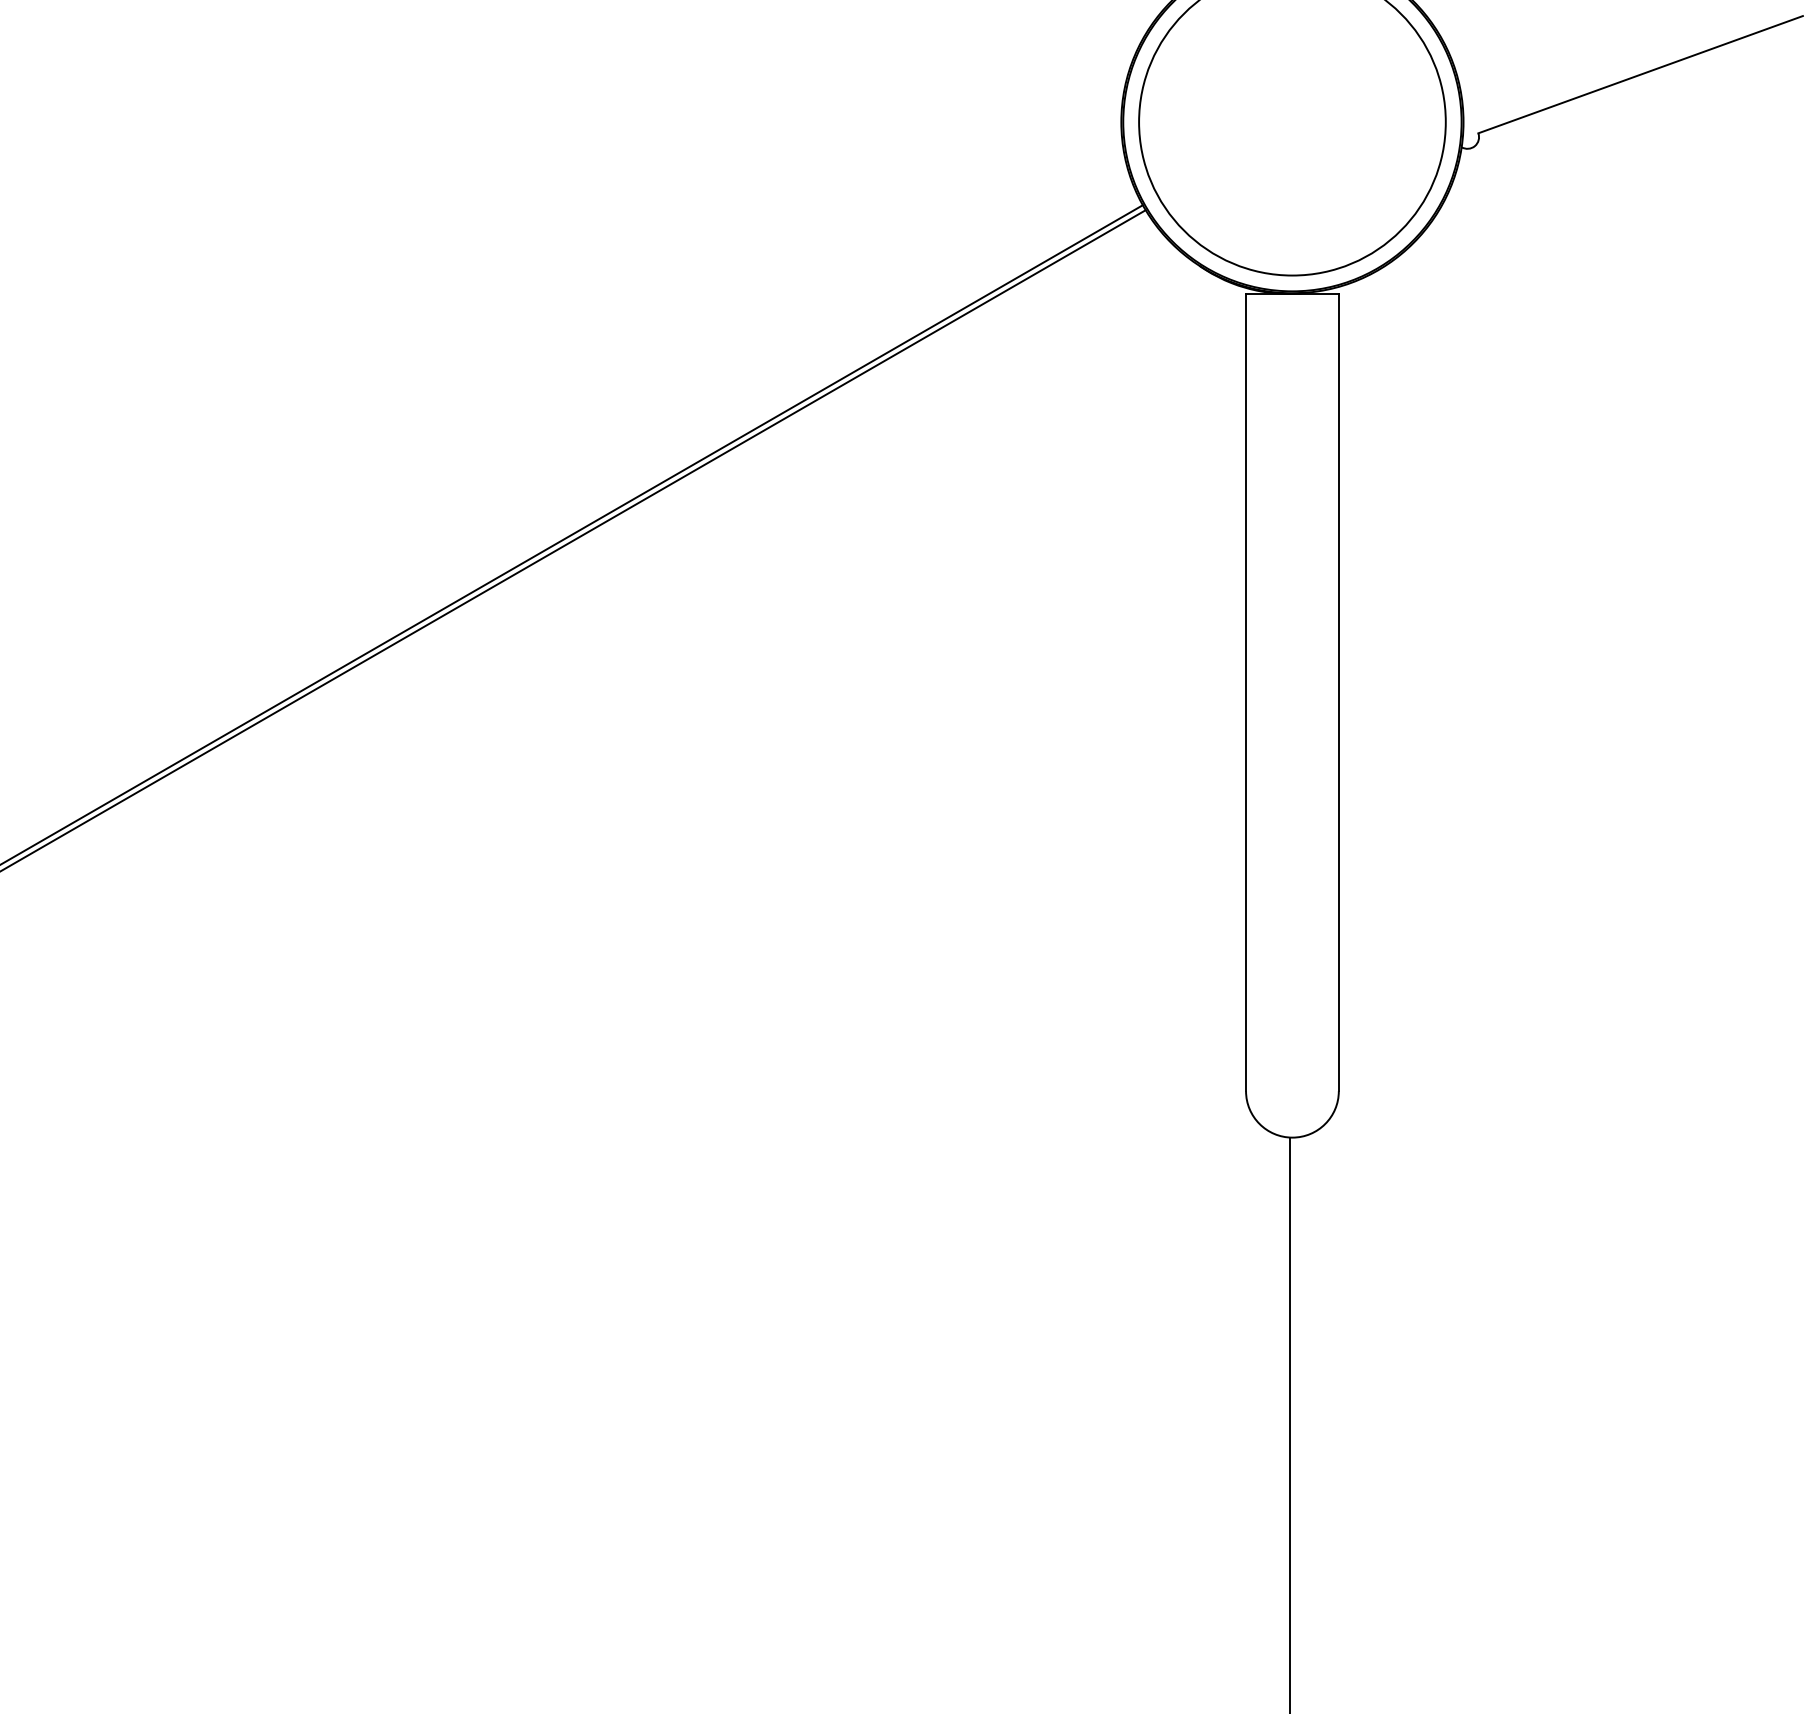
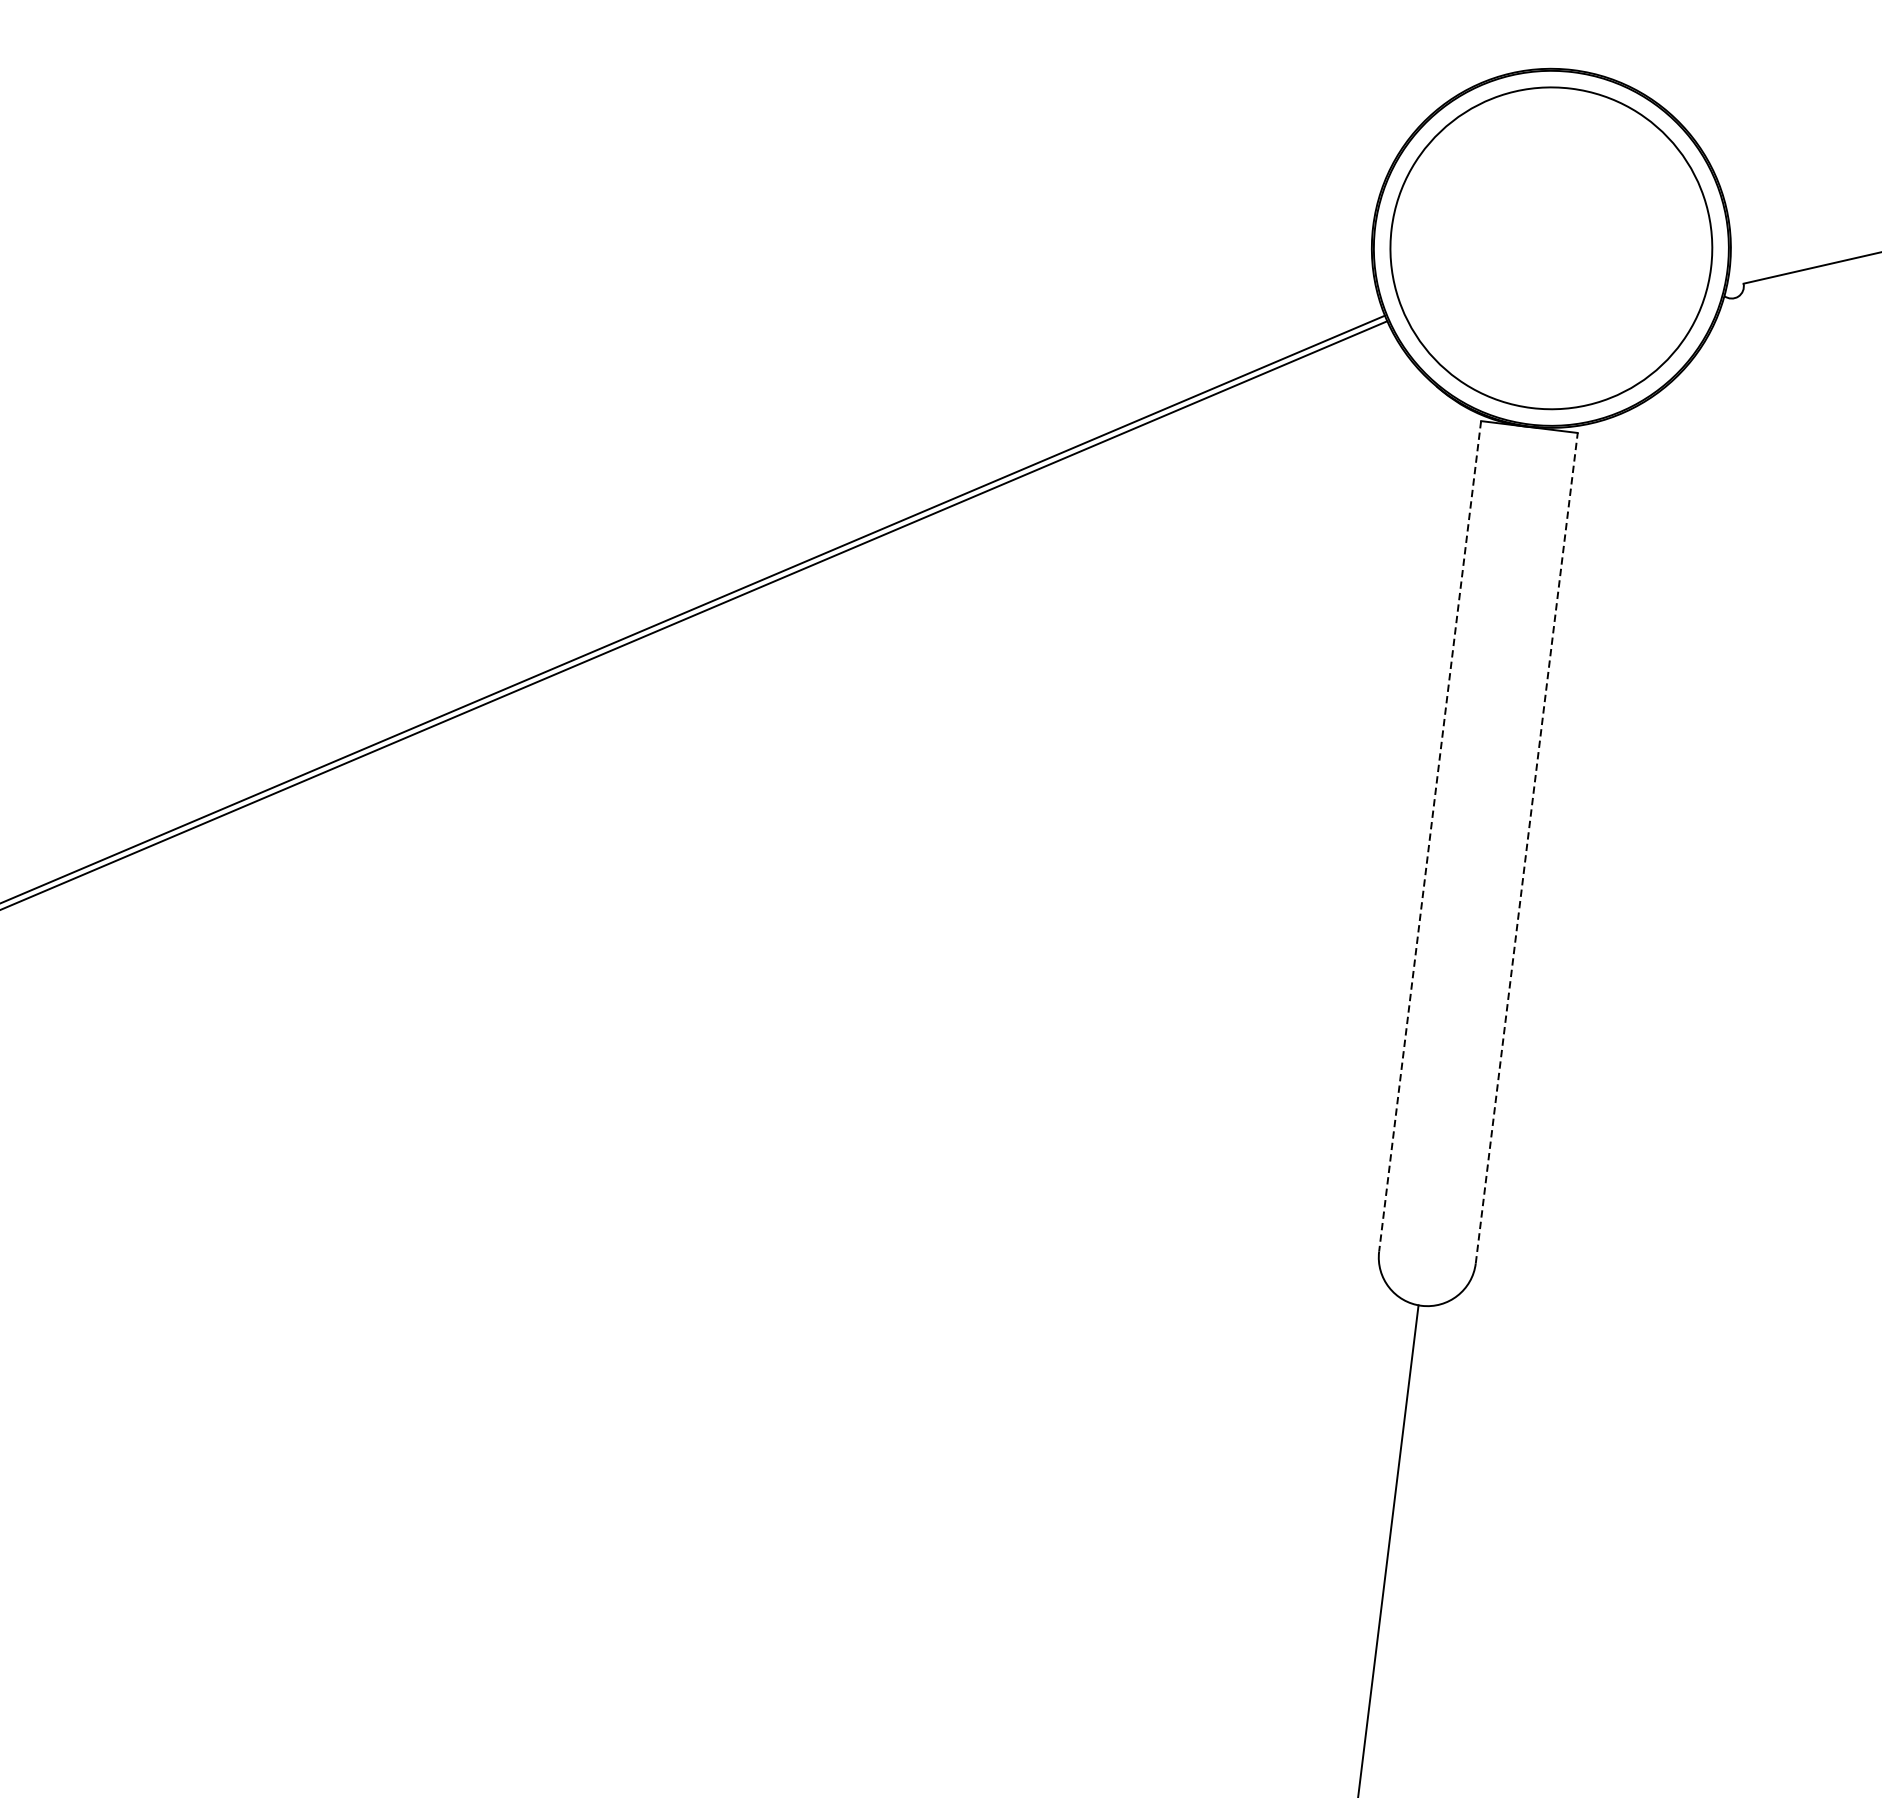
line: (1246, 692) -> (1430, 836), solid -> dashed
line: (1338, 692) -> (1526, 848), solid -> dashed

